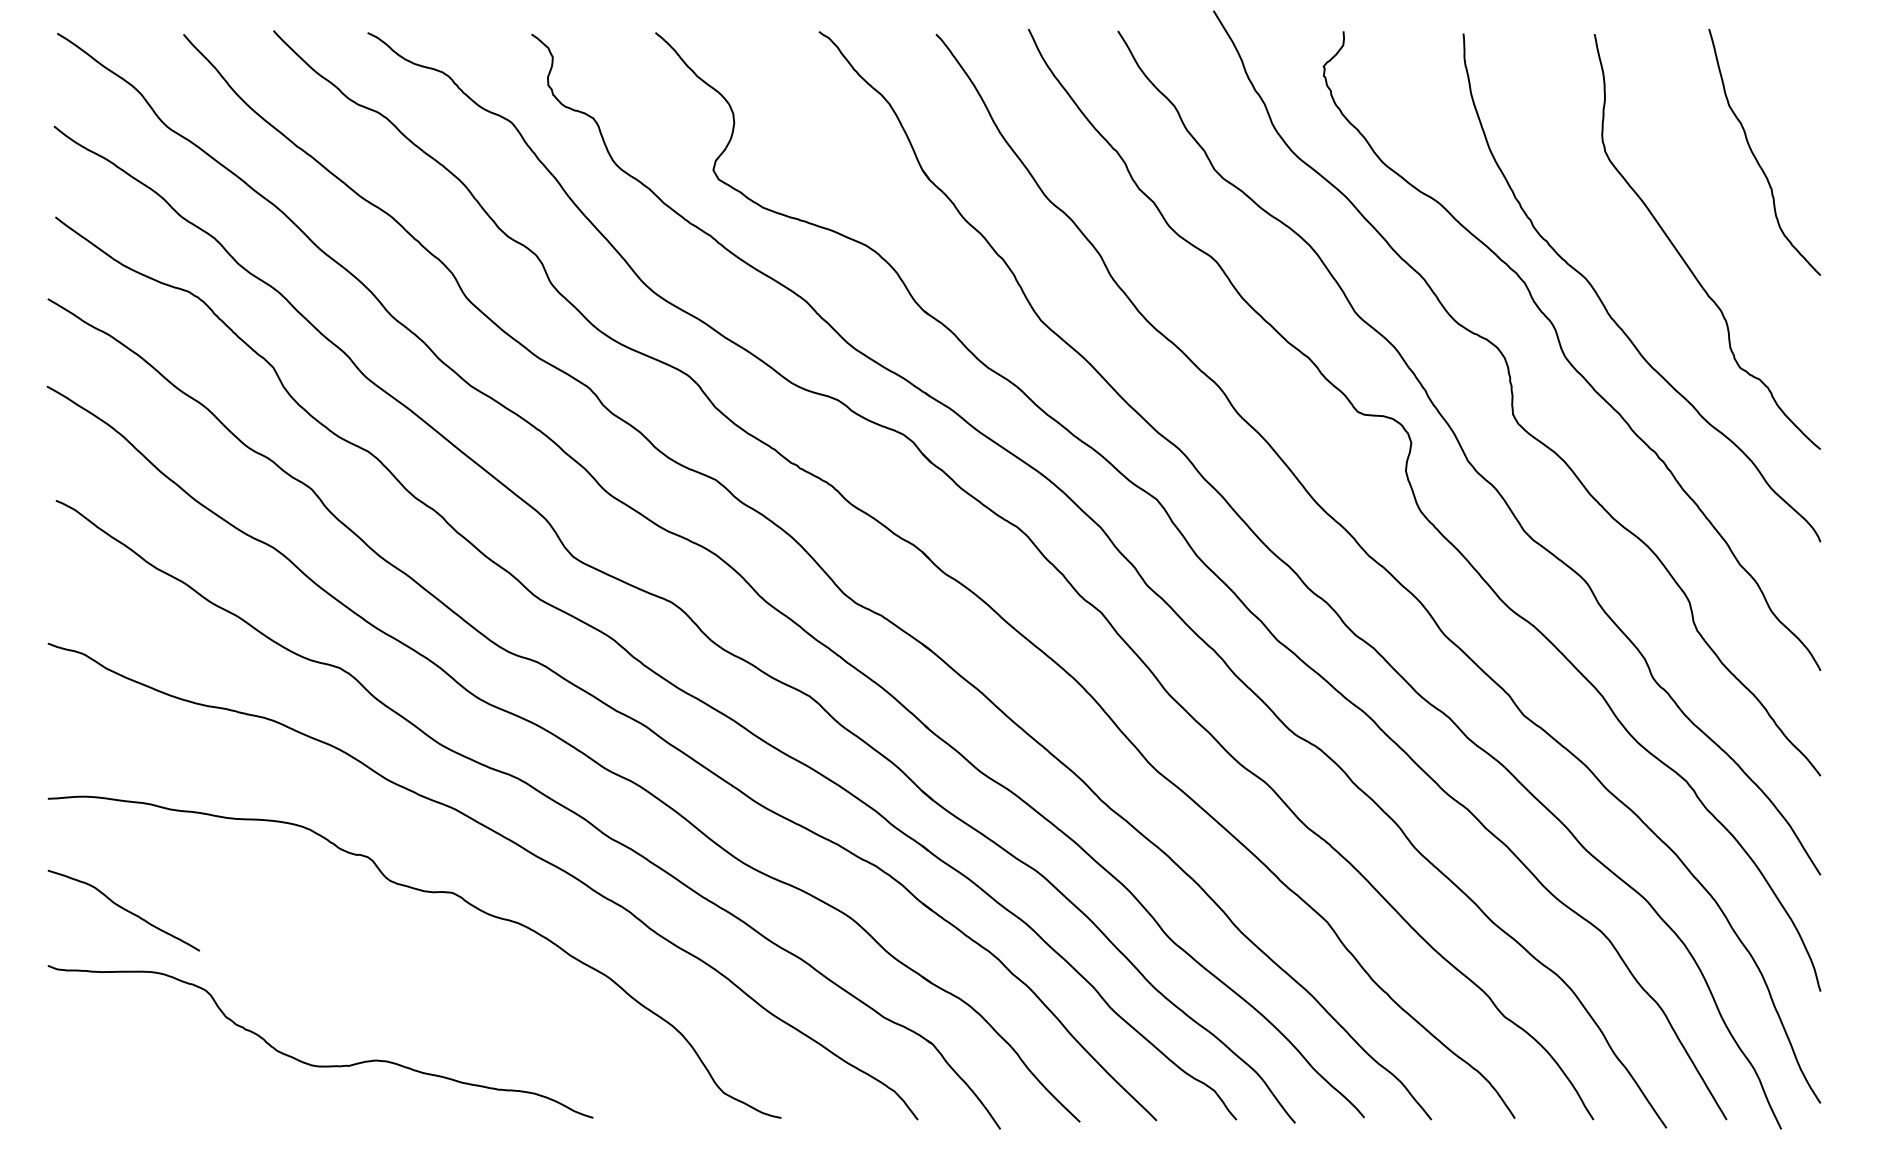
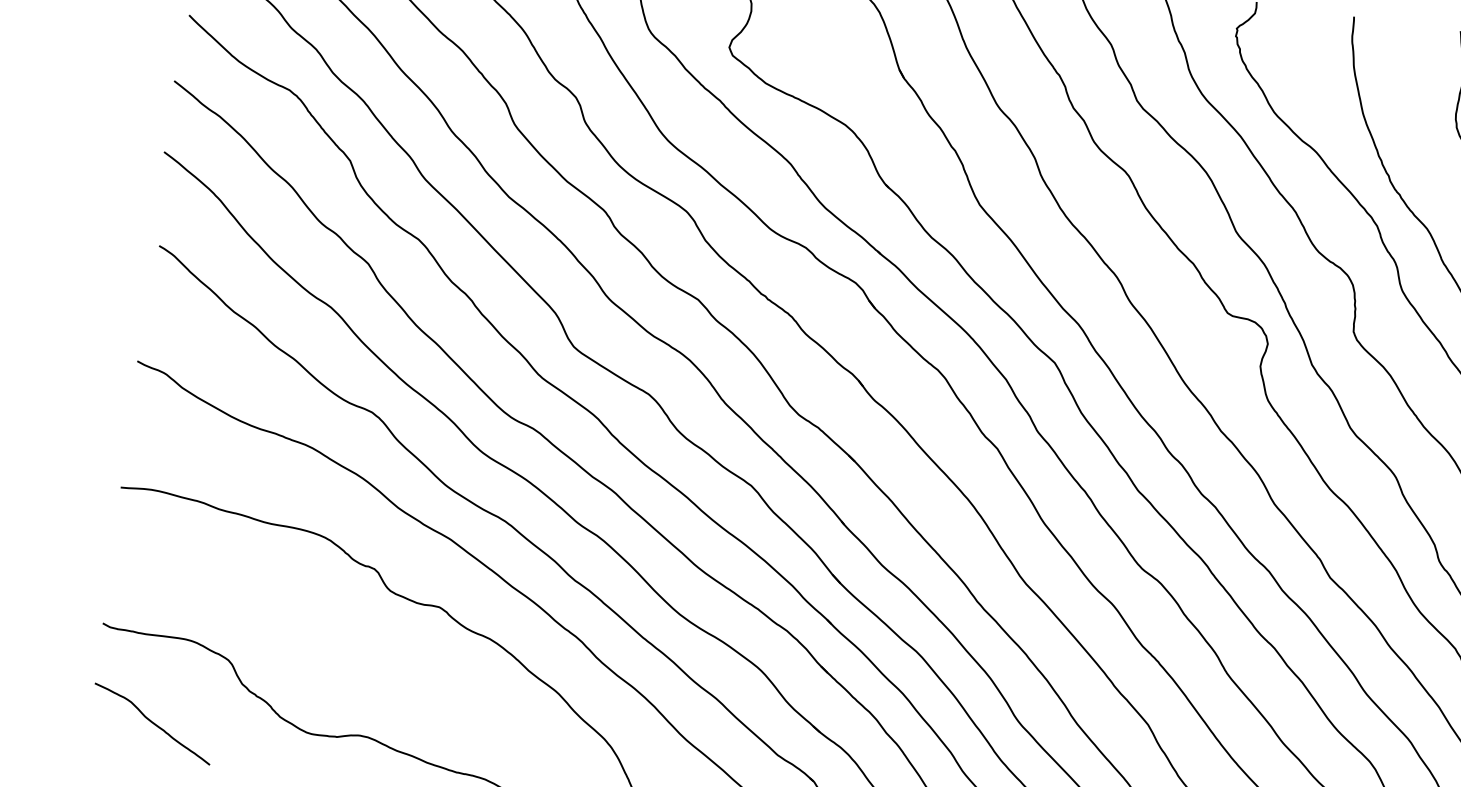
curve: (123, 909) -> (152, 723), moved

